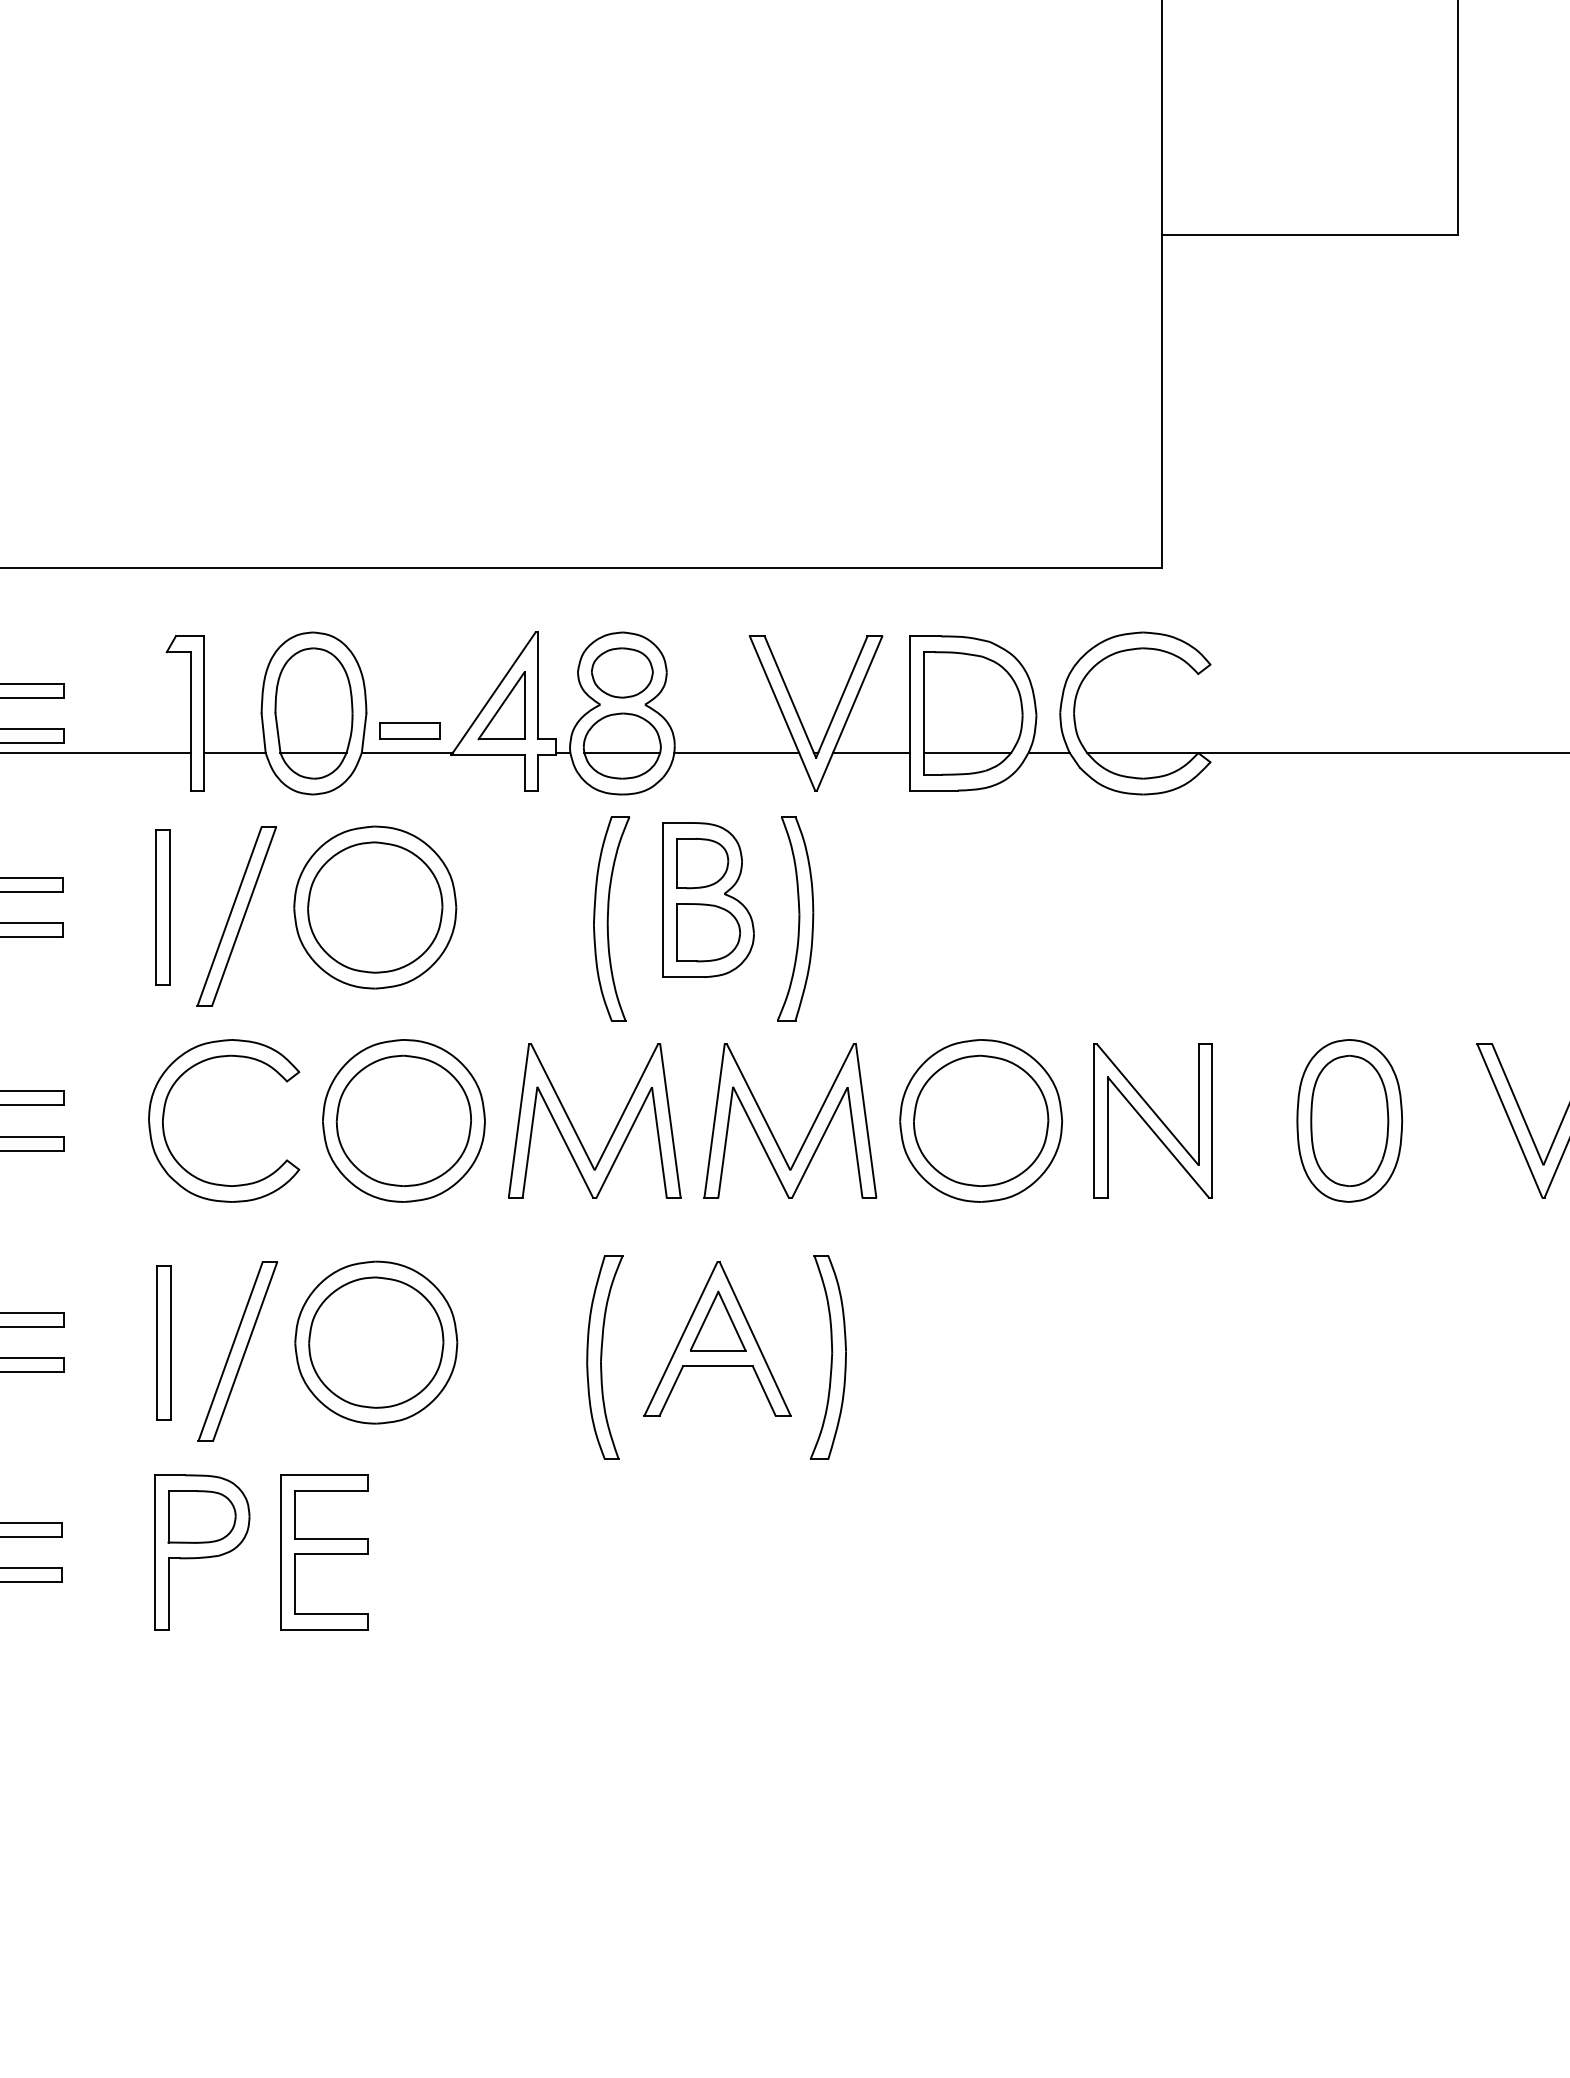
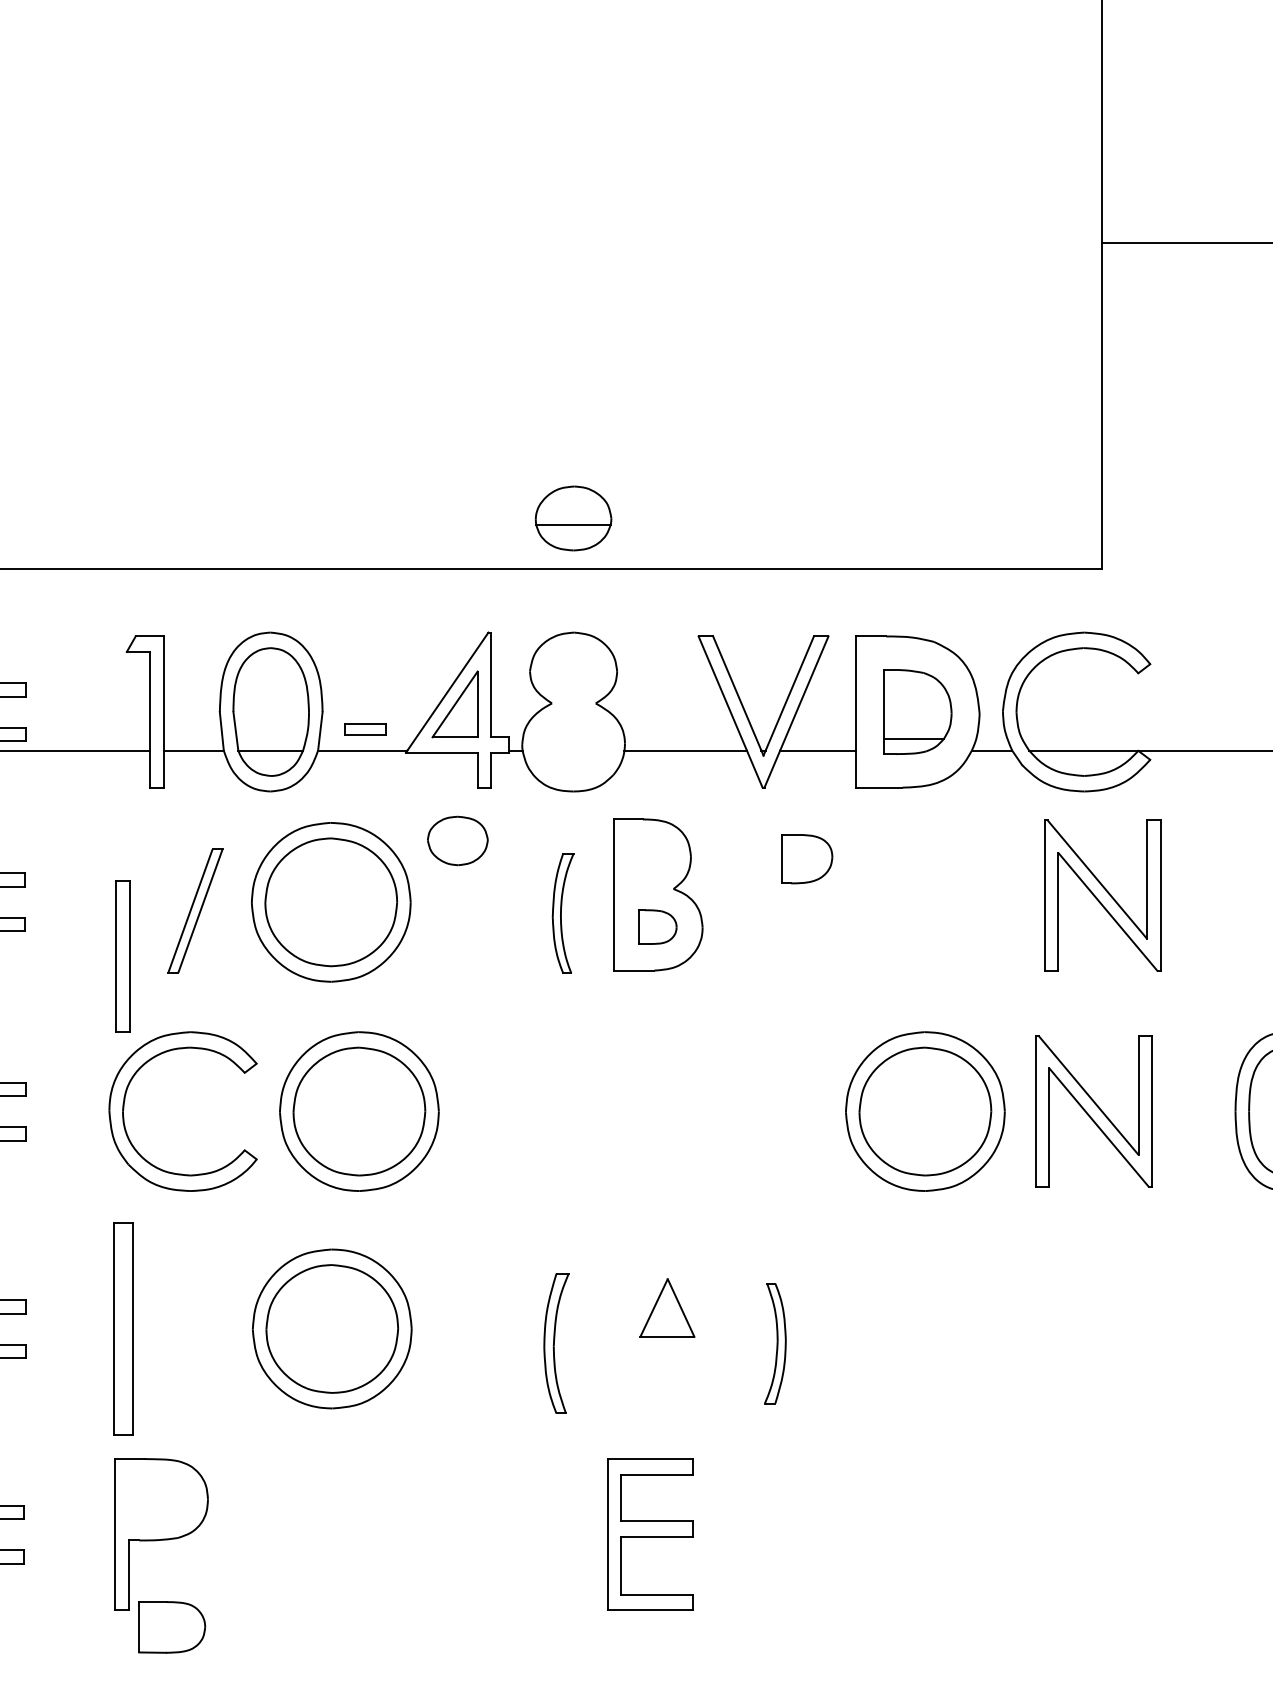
part: (621, 672) -> (457, 840), moved
part: (973, 713) -> (917, 712), size x0.7
part: (409, 730) -> (364, 728), size x0.7
part: (622, 745) -> (573, 517), moved
part: (702, 863) -> (807, 859), moved
part: (1161, 900) -> (1102, 895), added
part: (162, 907) -> (122, 956), moved
part: (236, 916) -> (195, 911), size x0.7
part: (611, 918) -> (562, 913), size x0.6
part: (795, 918) -> (743, 913), removed
part: (708, 932) -> (658, 926), size x0.6
part: (575, 1129) -> (527, 1119), removed
part: (809, 1129) -> (757, 1119), removed
part: (717, 1338) -> (666, 1324), removed
part: (163, 1342) -> (123, 1328), size x1.4
part: (237, 1351) -> (196, 1337), removed
part: (604, 1357) -> (556, 1343), size x0.7
part: (827, 1357) -> (774, 1343), size x0.6
part: (201, 1516) -> (171, 1626), moved
part: (324, 1552) -> (650, 1534), moved

